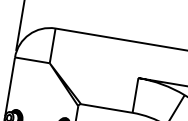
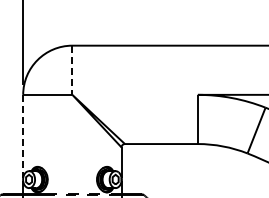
line: (52, 46) -> (72, 70), solid -> dashed
line: (10, 86) -> (23, 136), solid -> dashed

